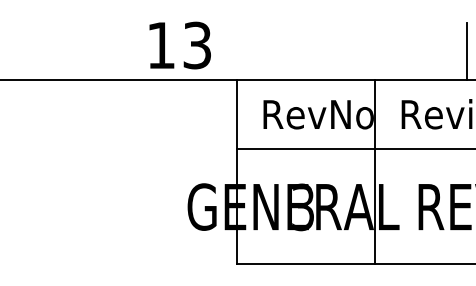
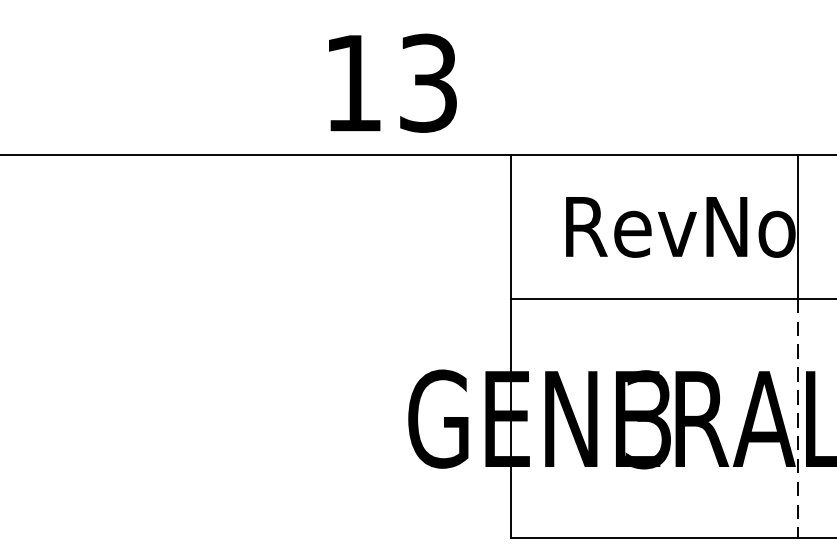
line: (375, 206) -> (798, 417), solid -> dashed

